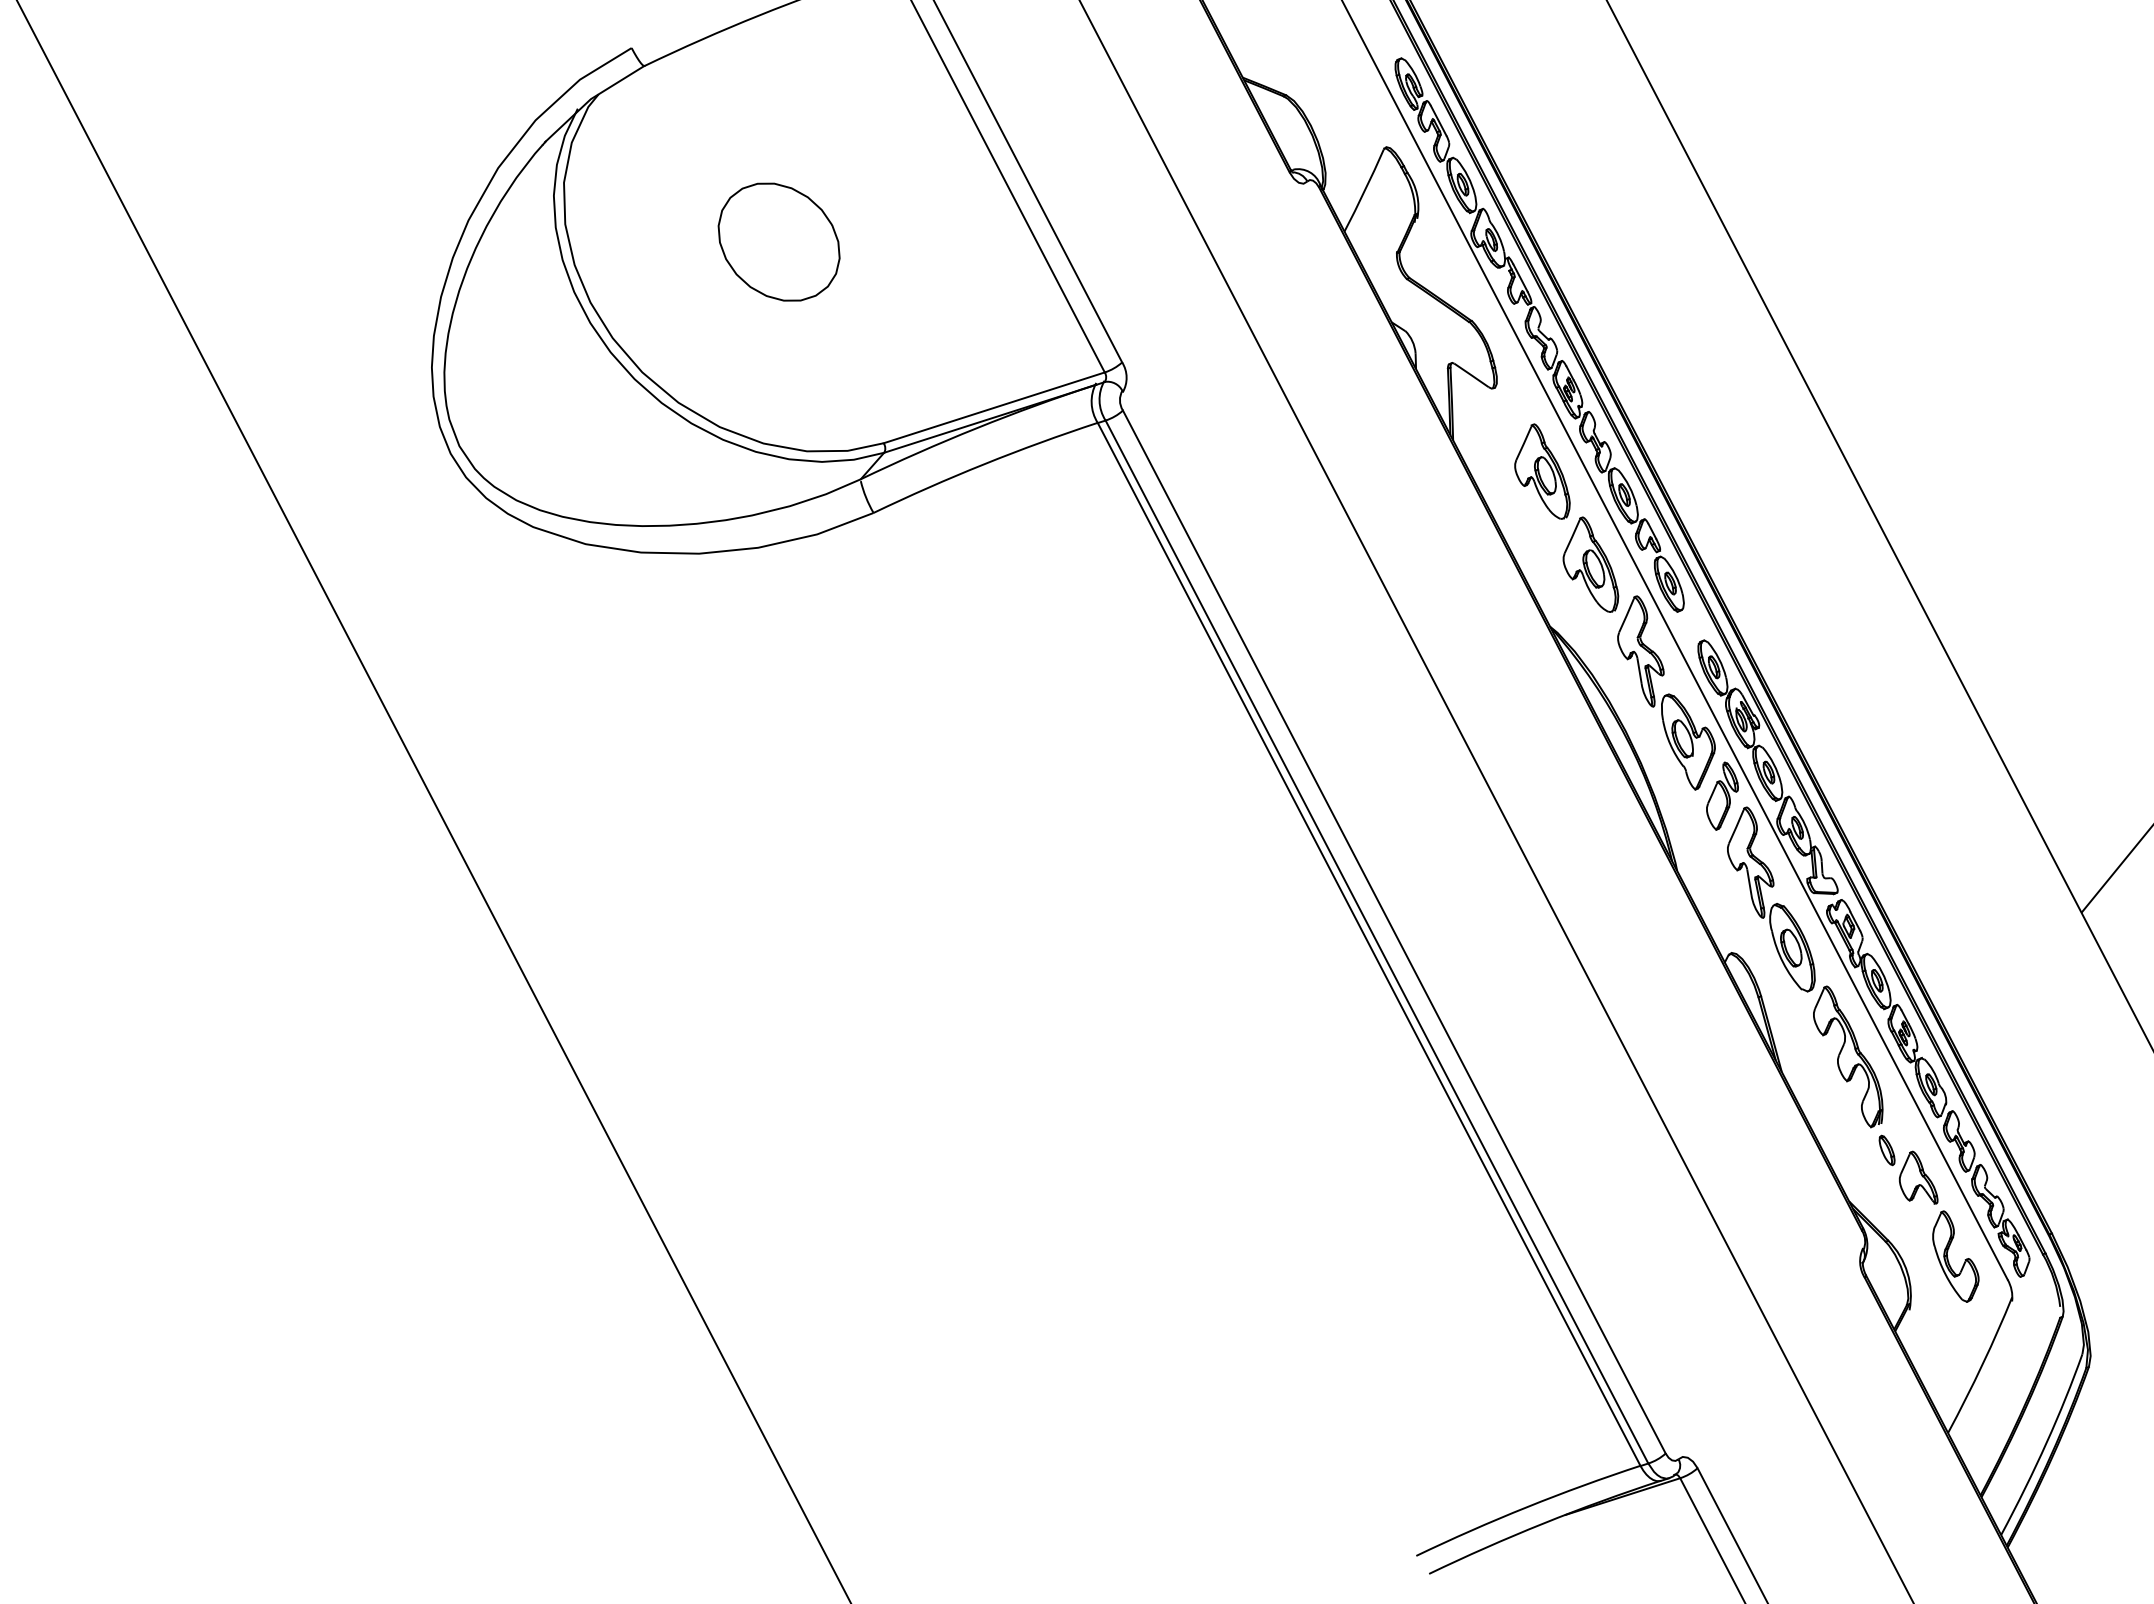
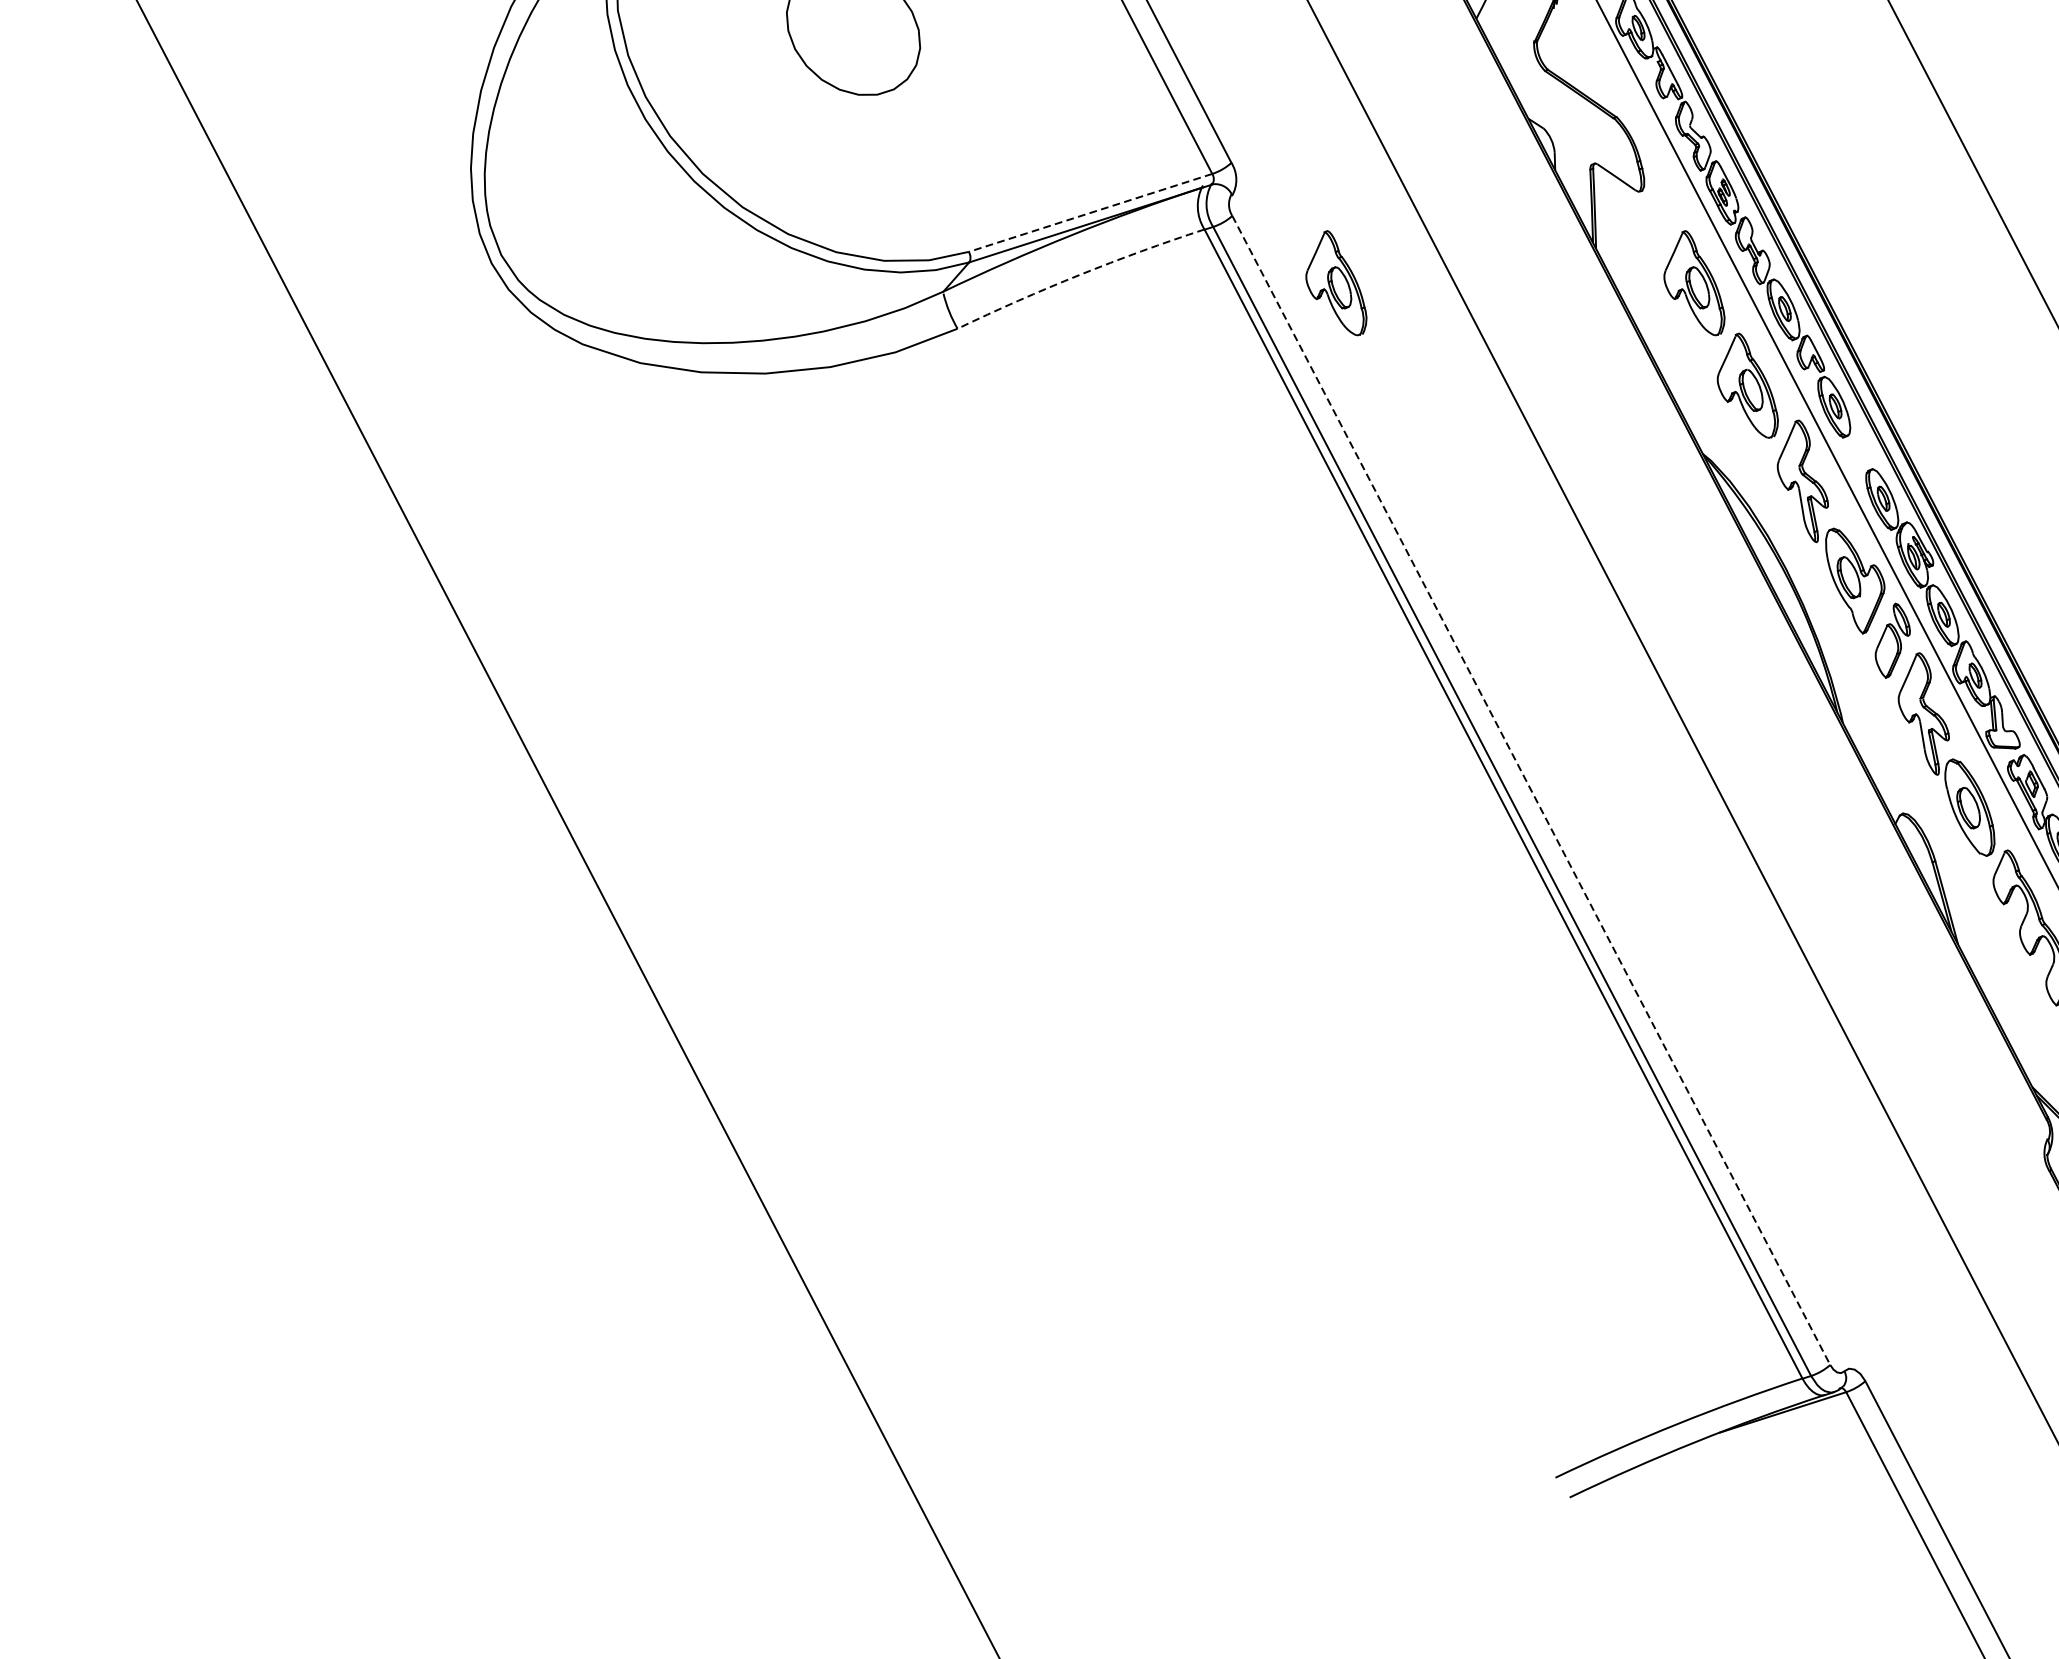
line: (993, 408) -> (1089, 213), solid -> dashed
arc: (984, 464) -> (1079, 275), solid -> dashed
part: (1217, 471) -> (1336, 283), added
line: (1394, 932) -> (1531, 790), solid -> dashed

